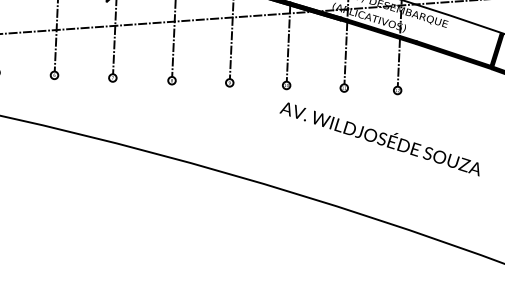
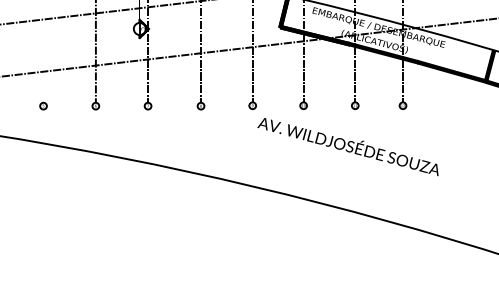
text: (379, 139) -> (347, 147), moved

